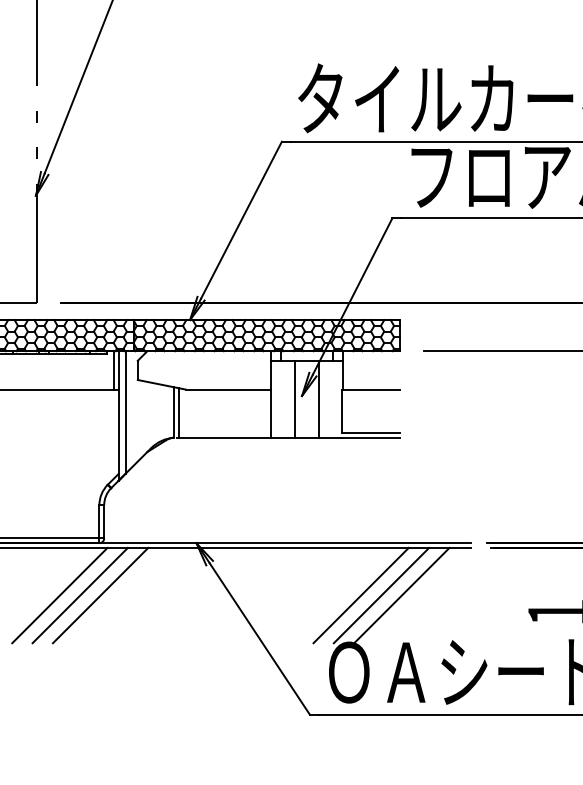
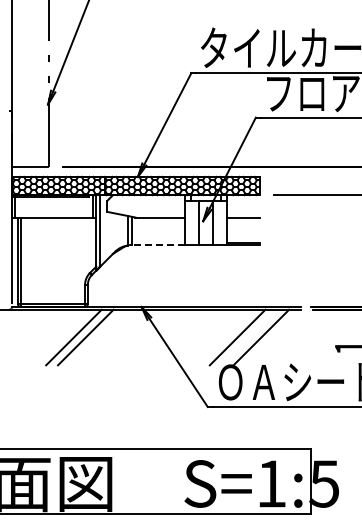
line: (225, 437) -> (158, 245), solid -> dashed
line: (58, 595) -> (61, 337), removed
line: (381, 595) -> (249, 337), removed

